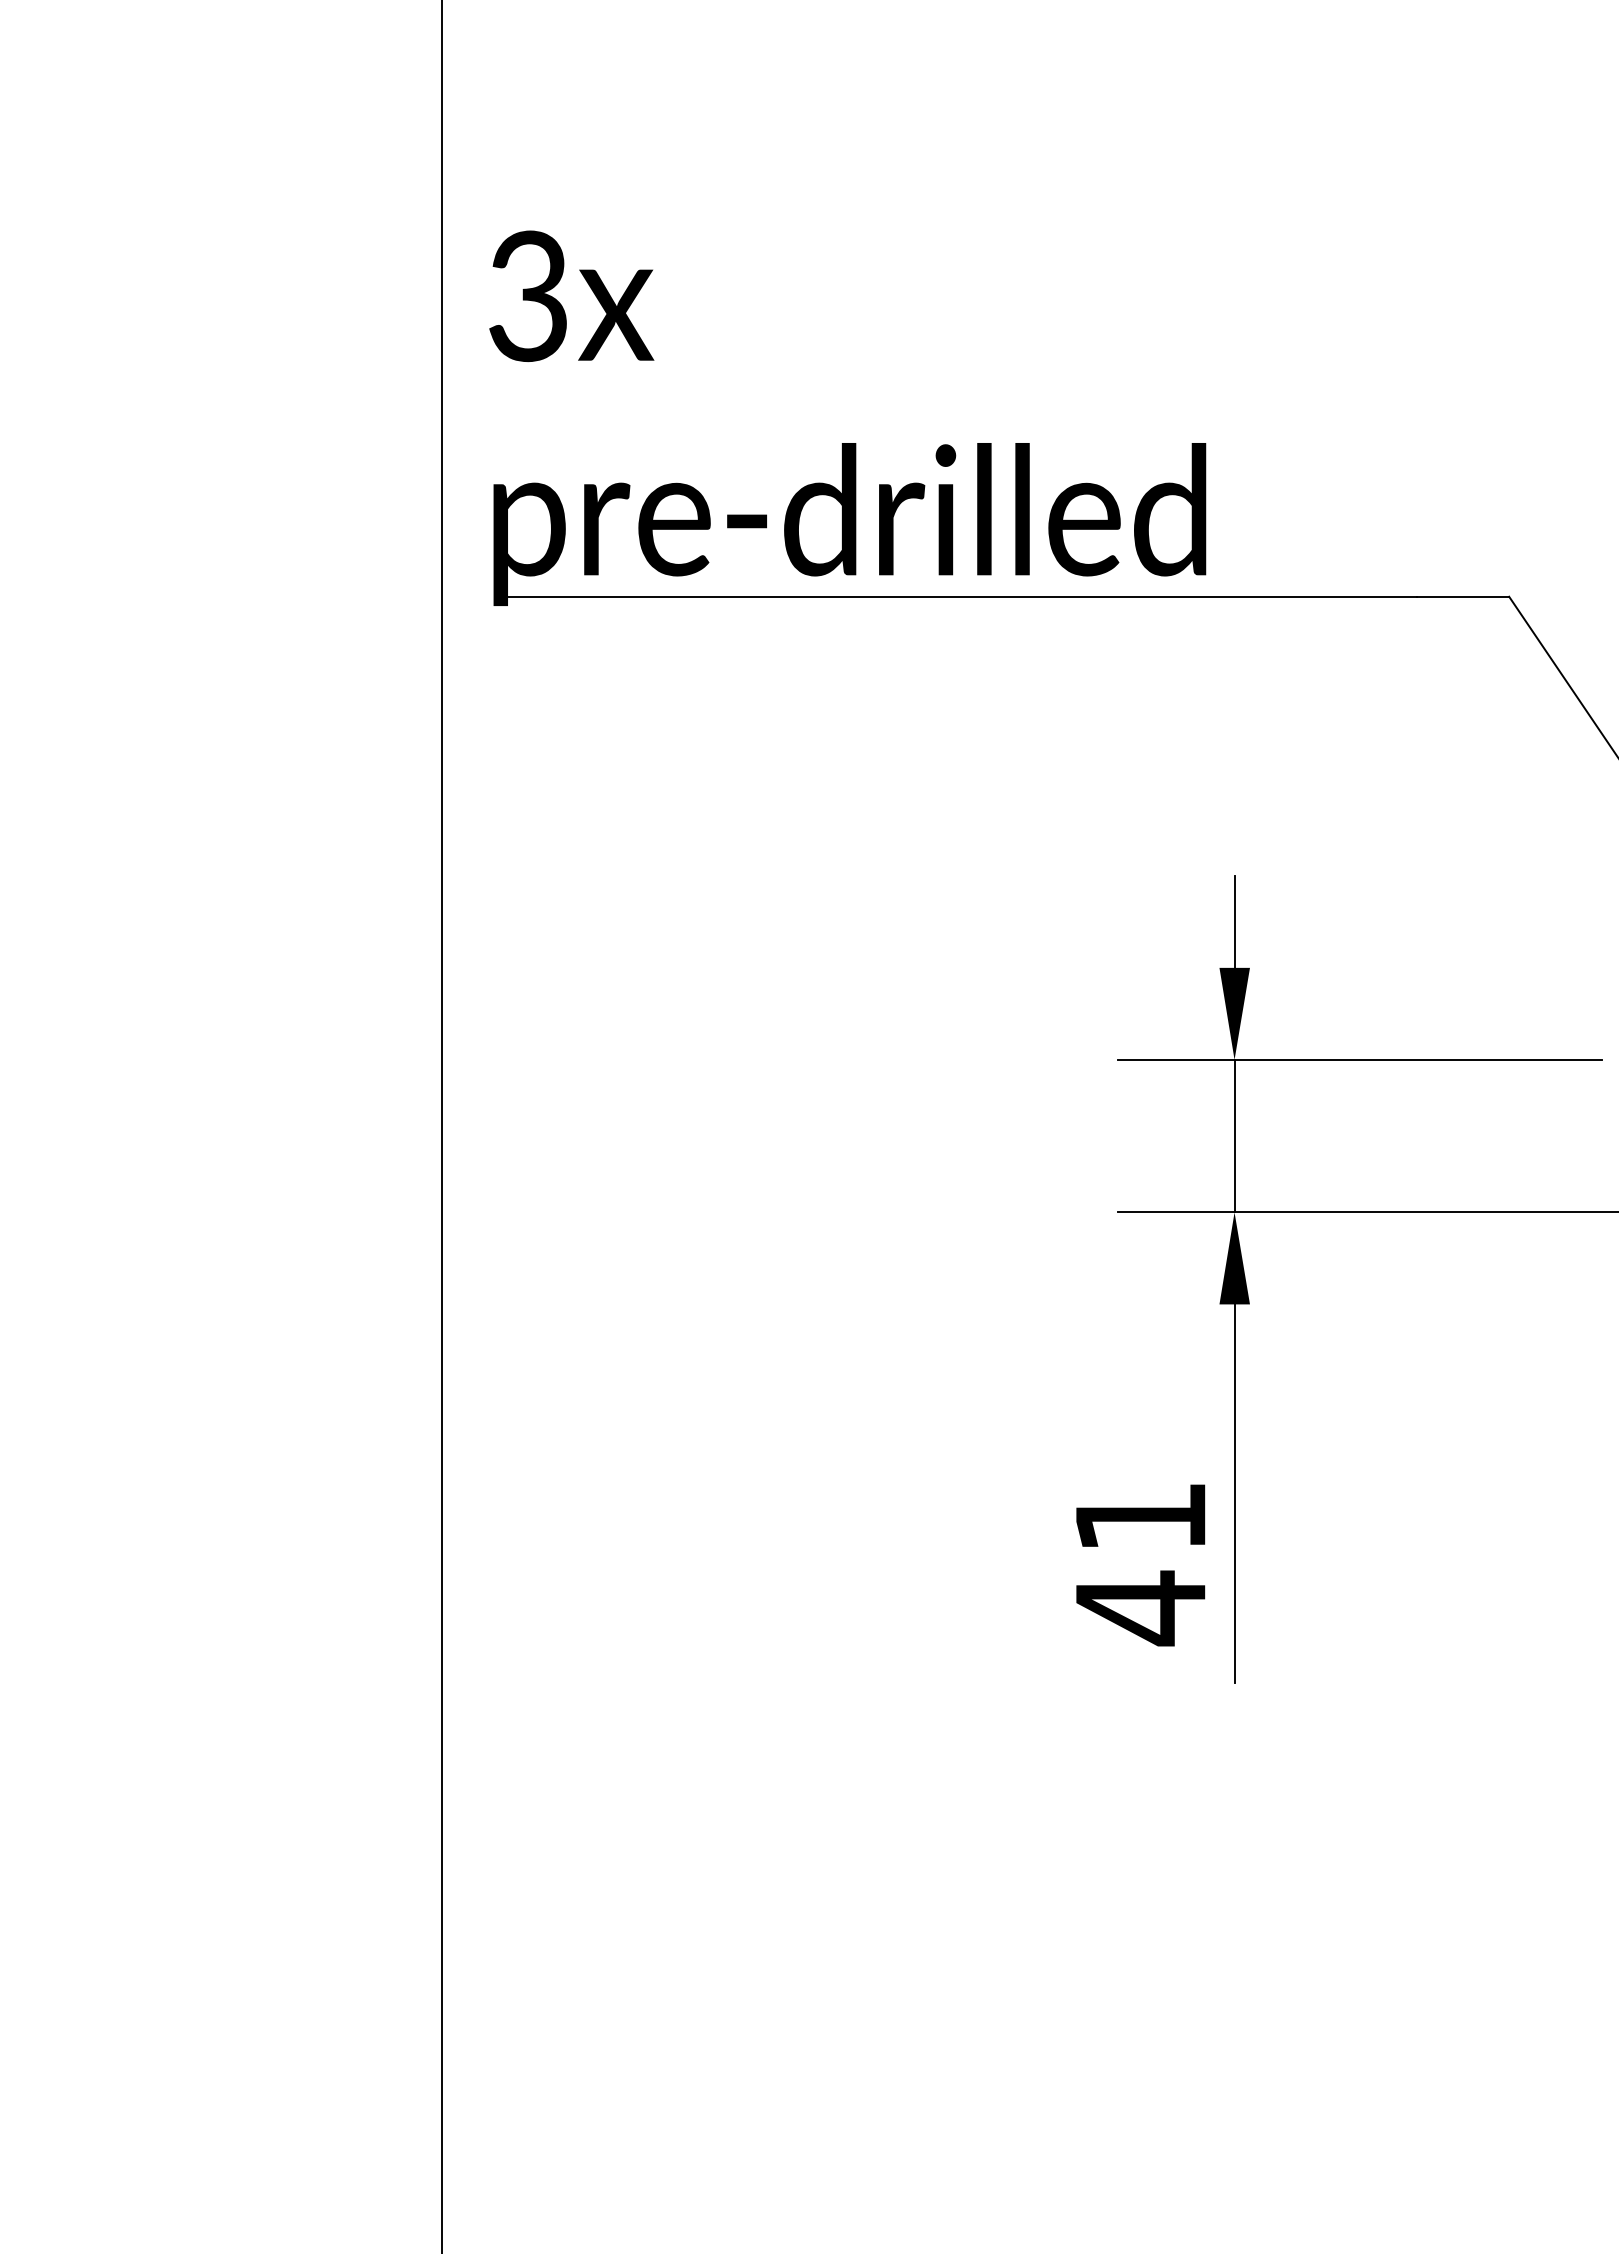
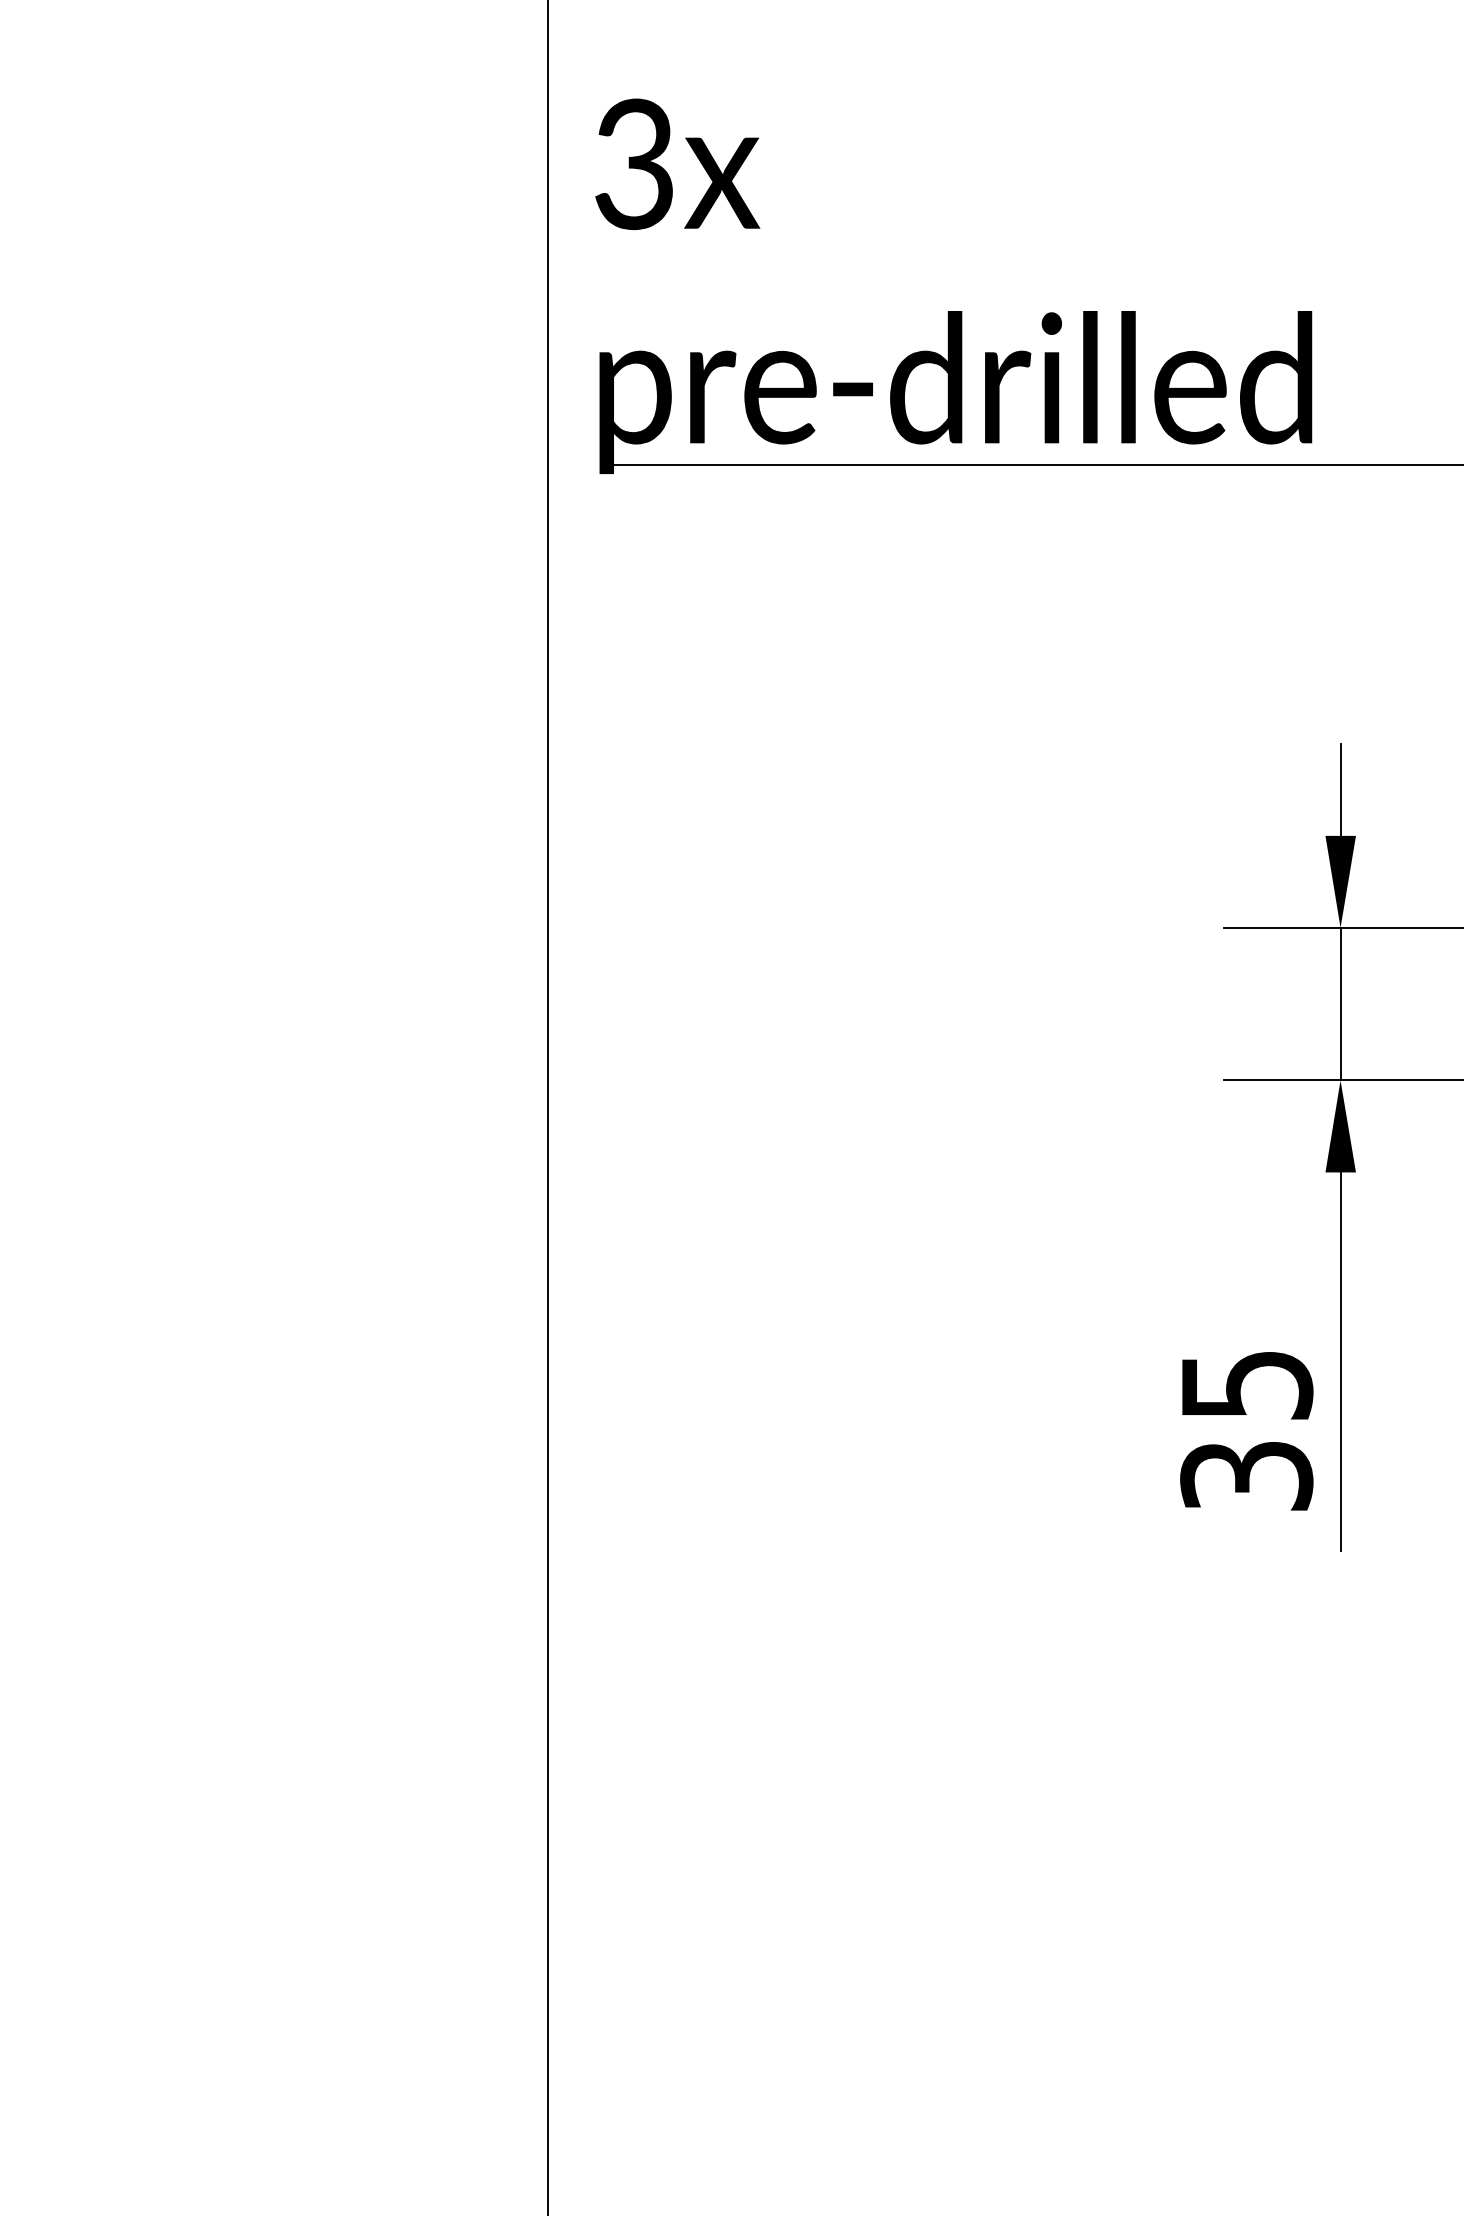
text: (1140, 1565) -> (1246, 1433), 41 -> 35

